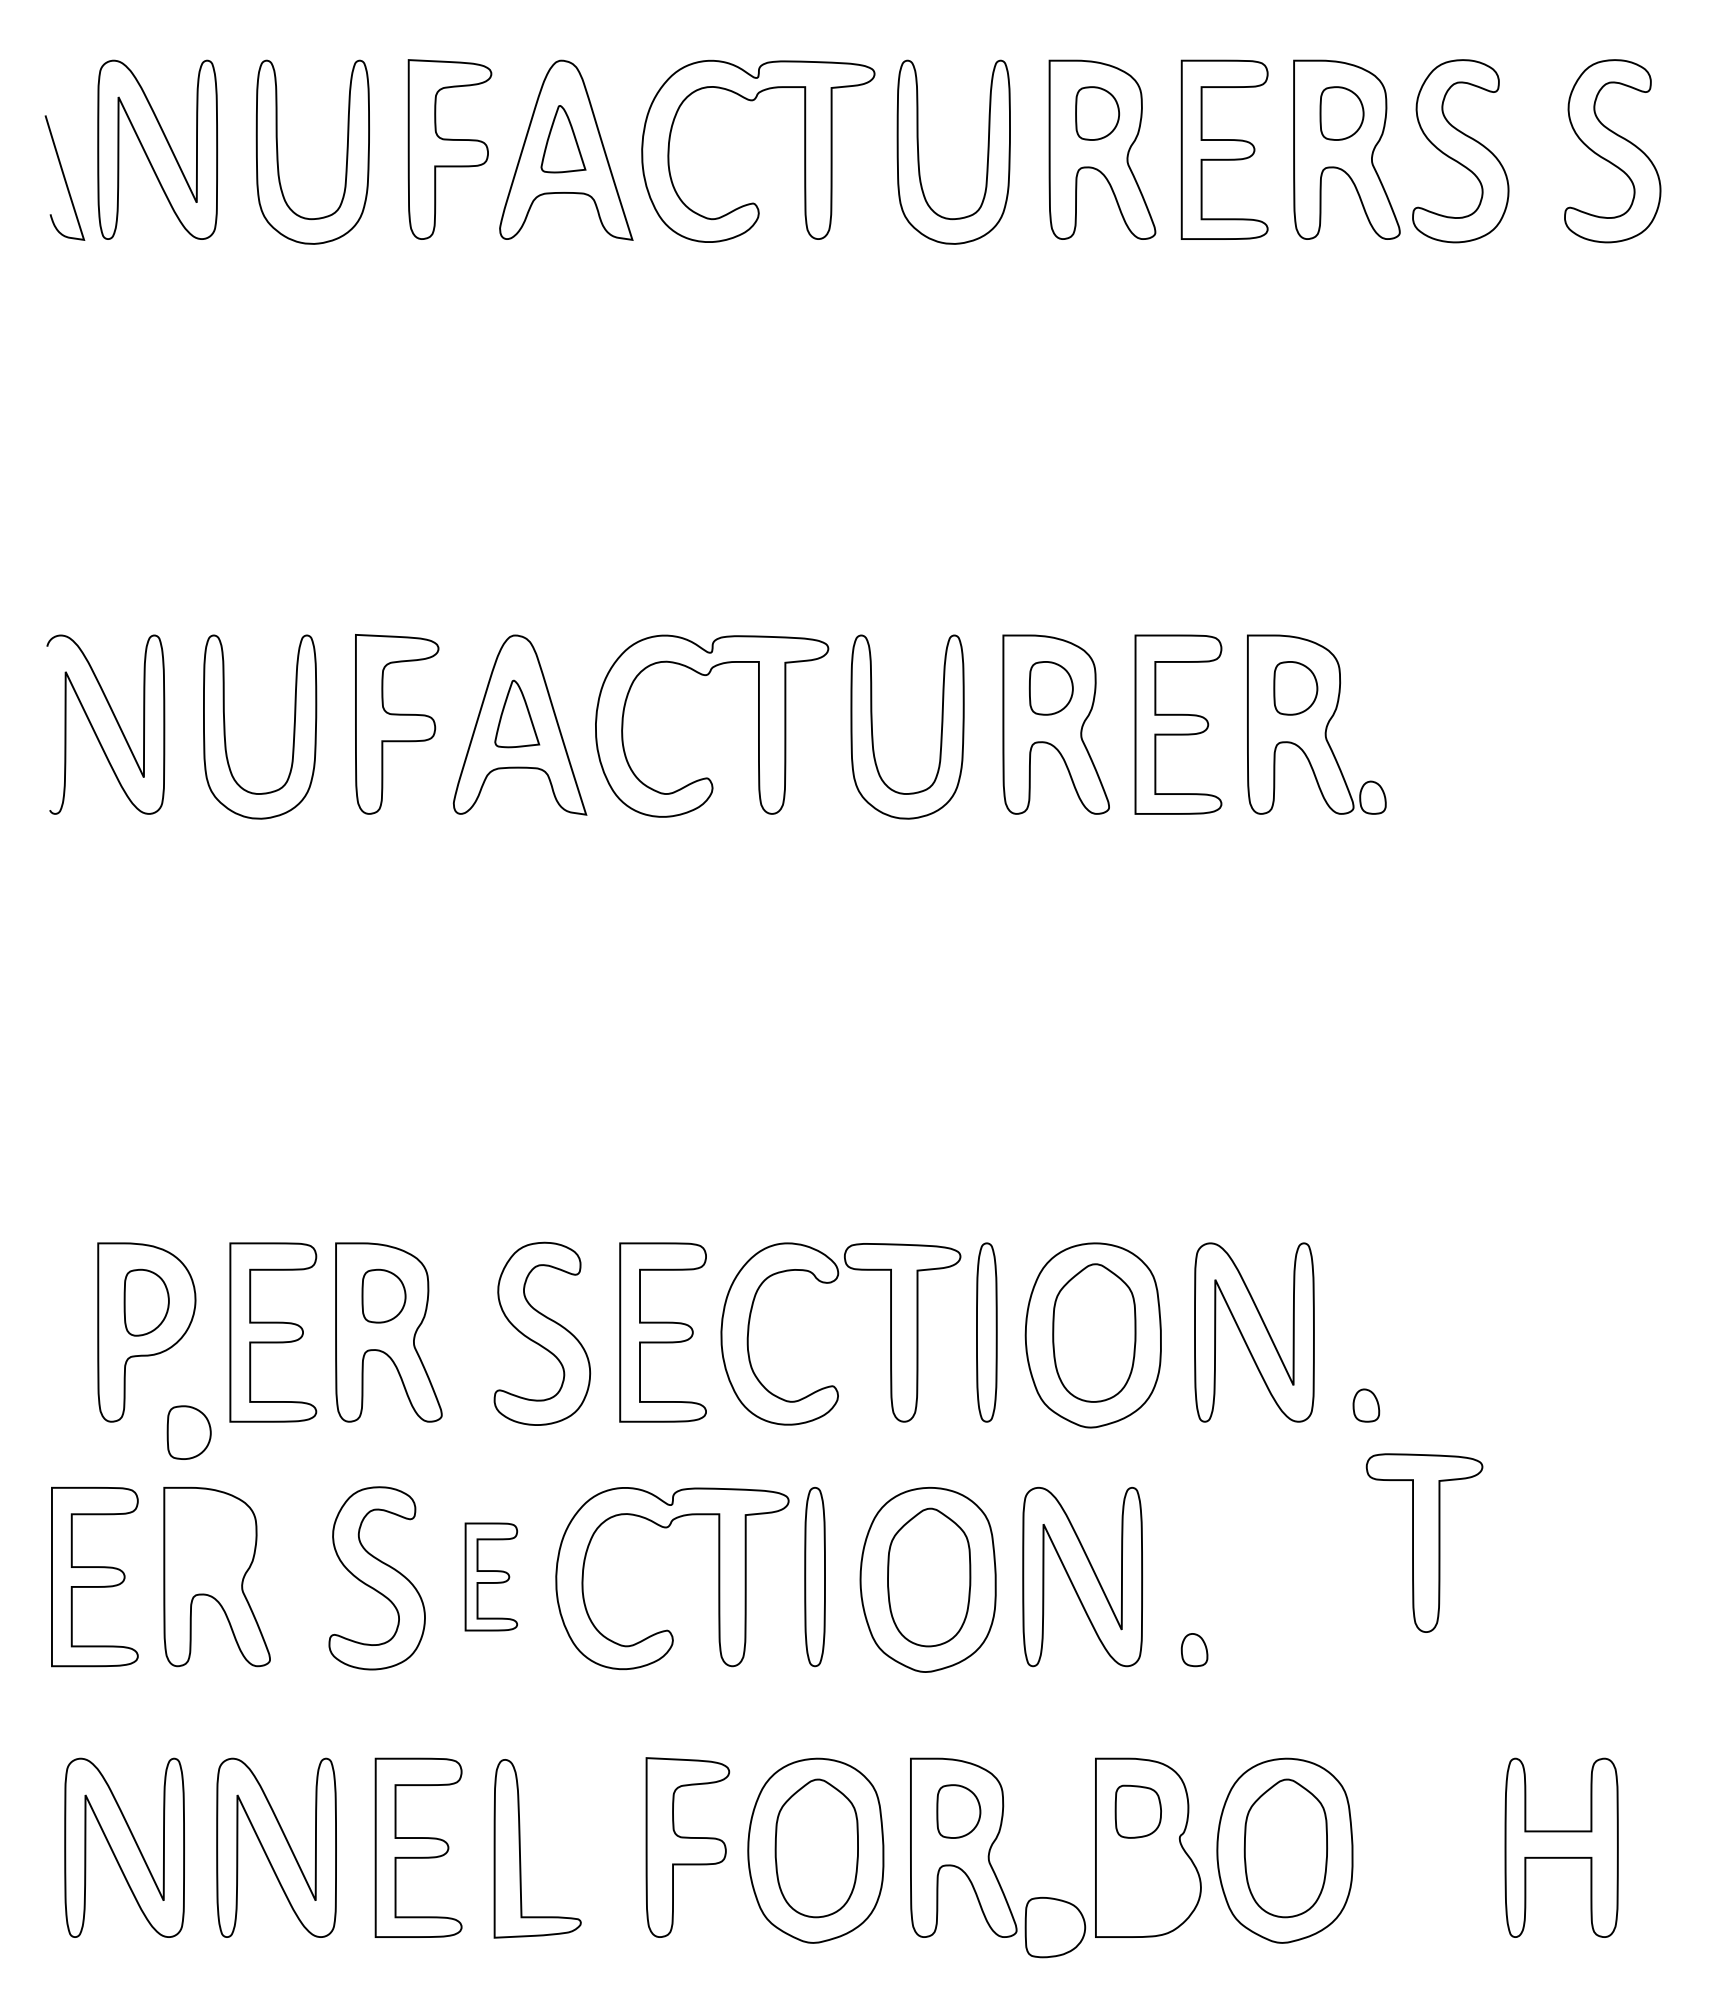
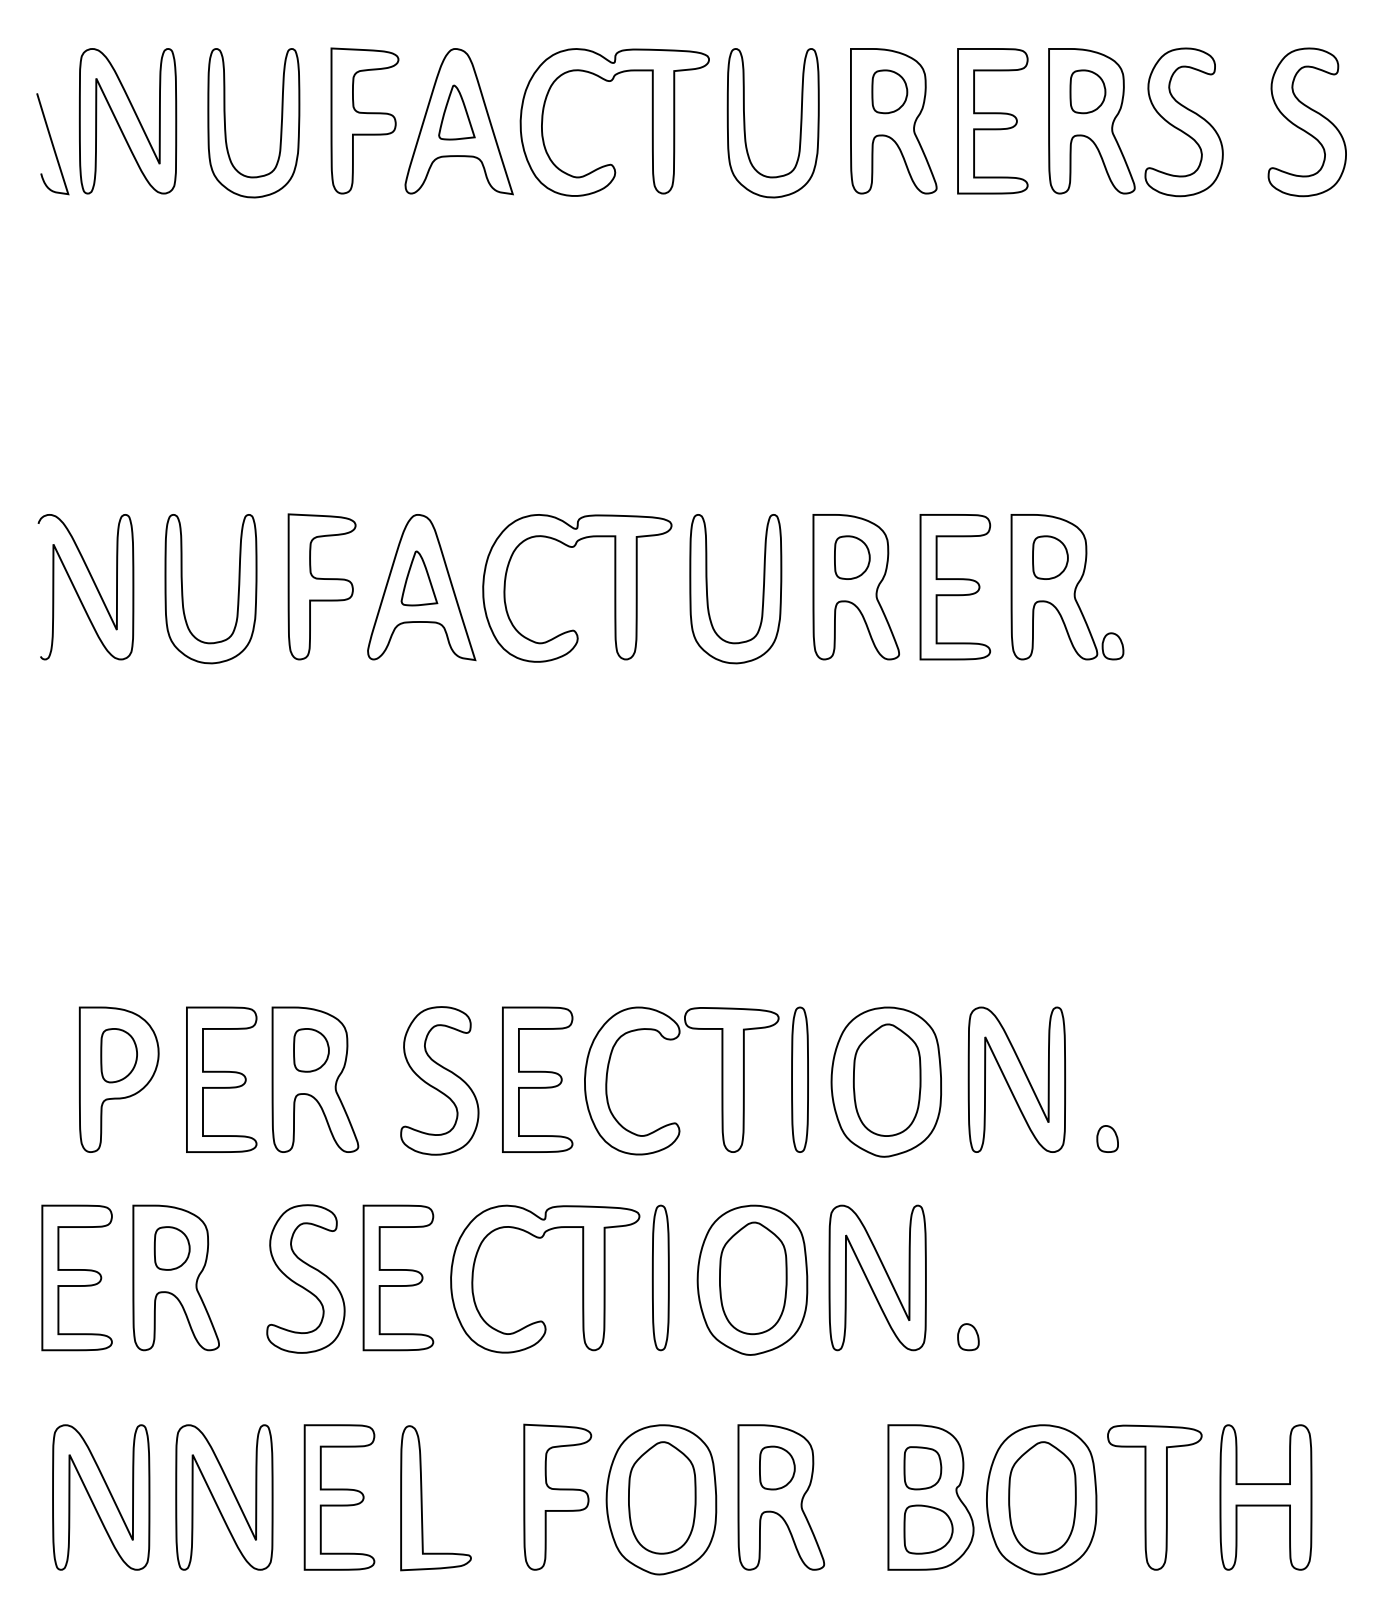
part: (188, 1432) -> (171, 1248), moved
part: (1424, 1542) -> (1154, 1497), moved
part: (491, 1576) -> (398, 1277), size x1.67
part: (1055, 1927) -> (928, 1529), moved

